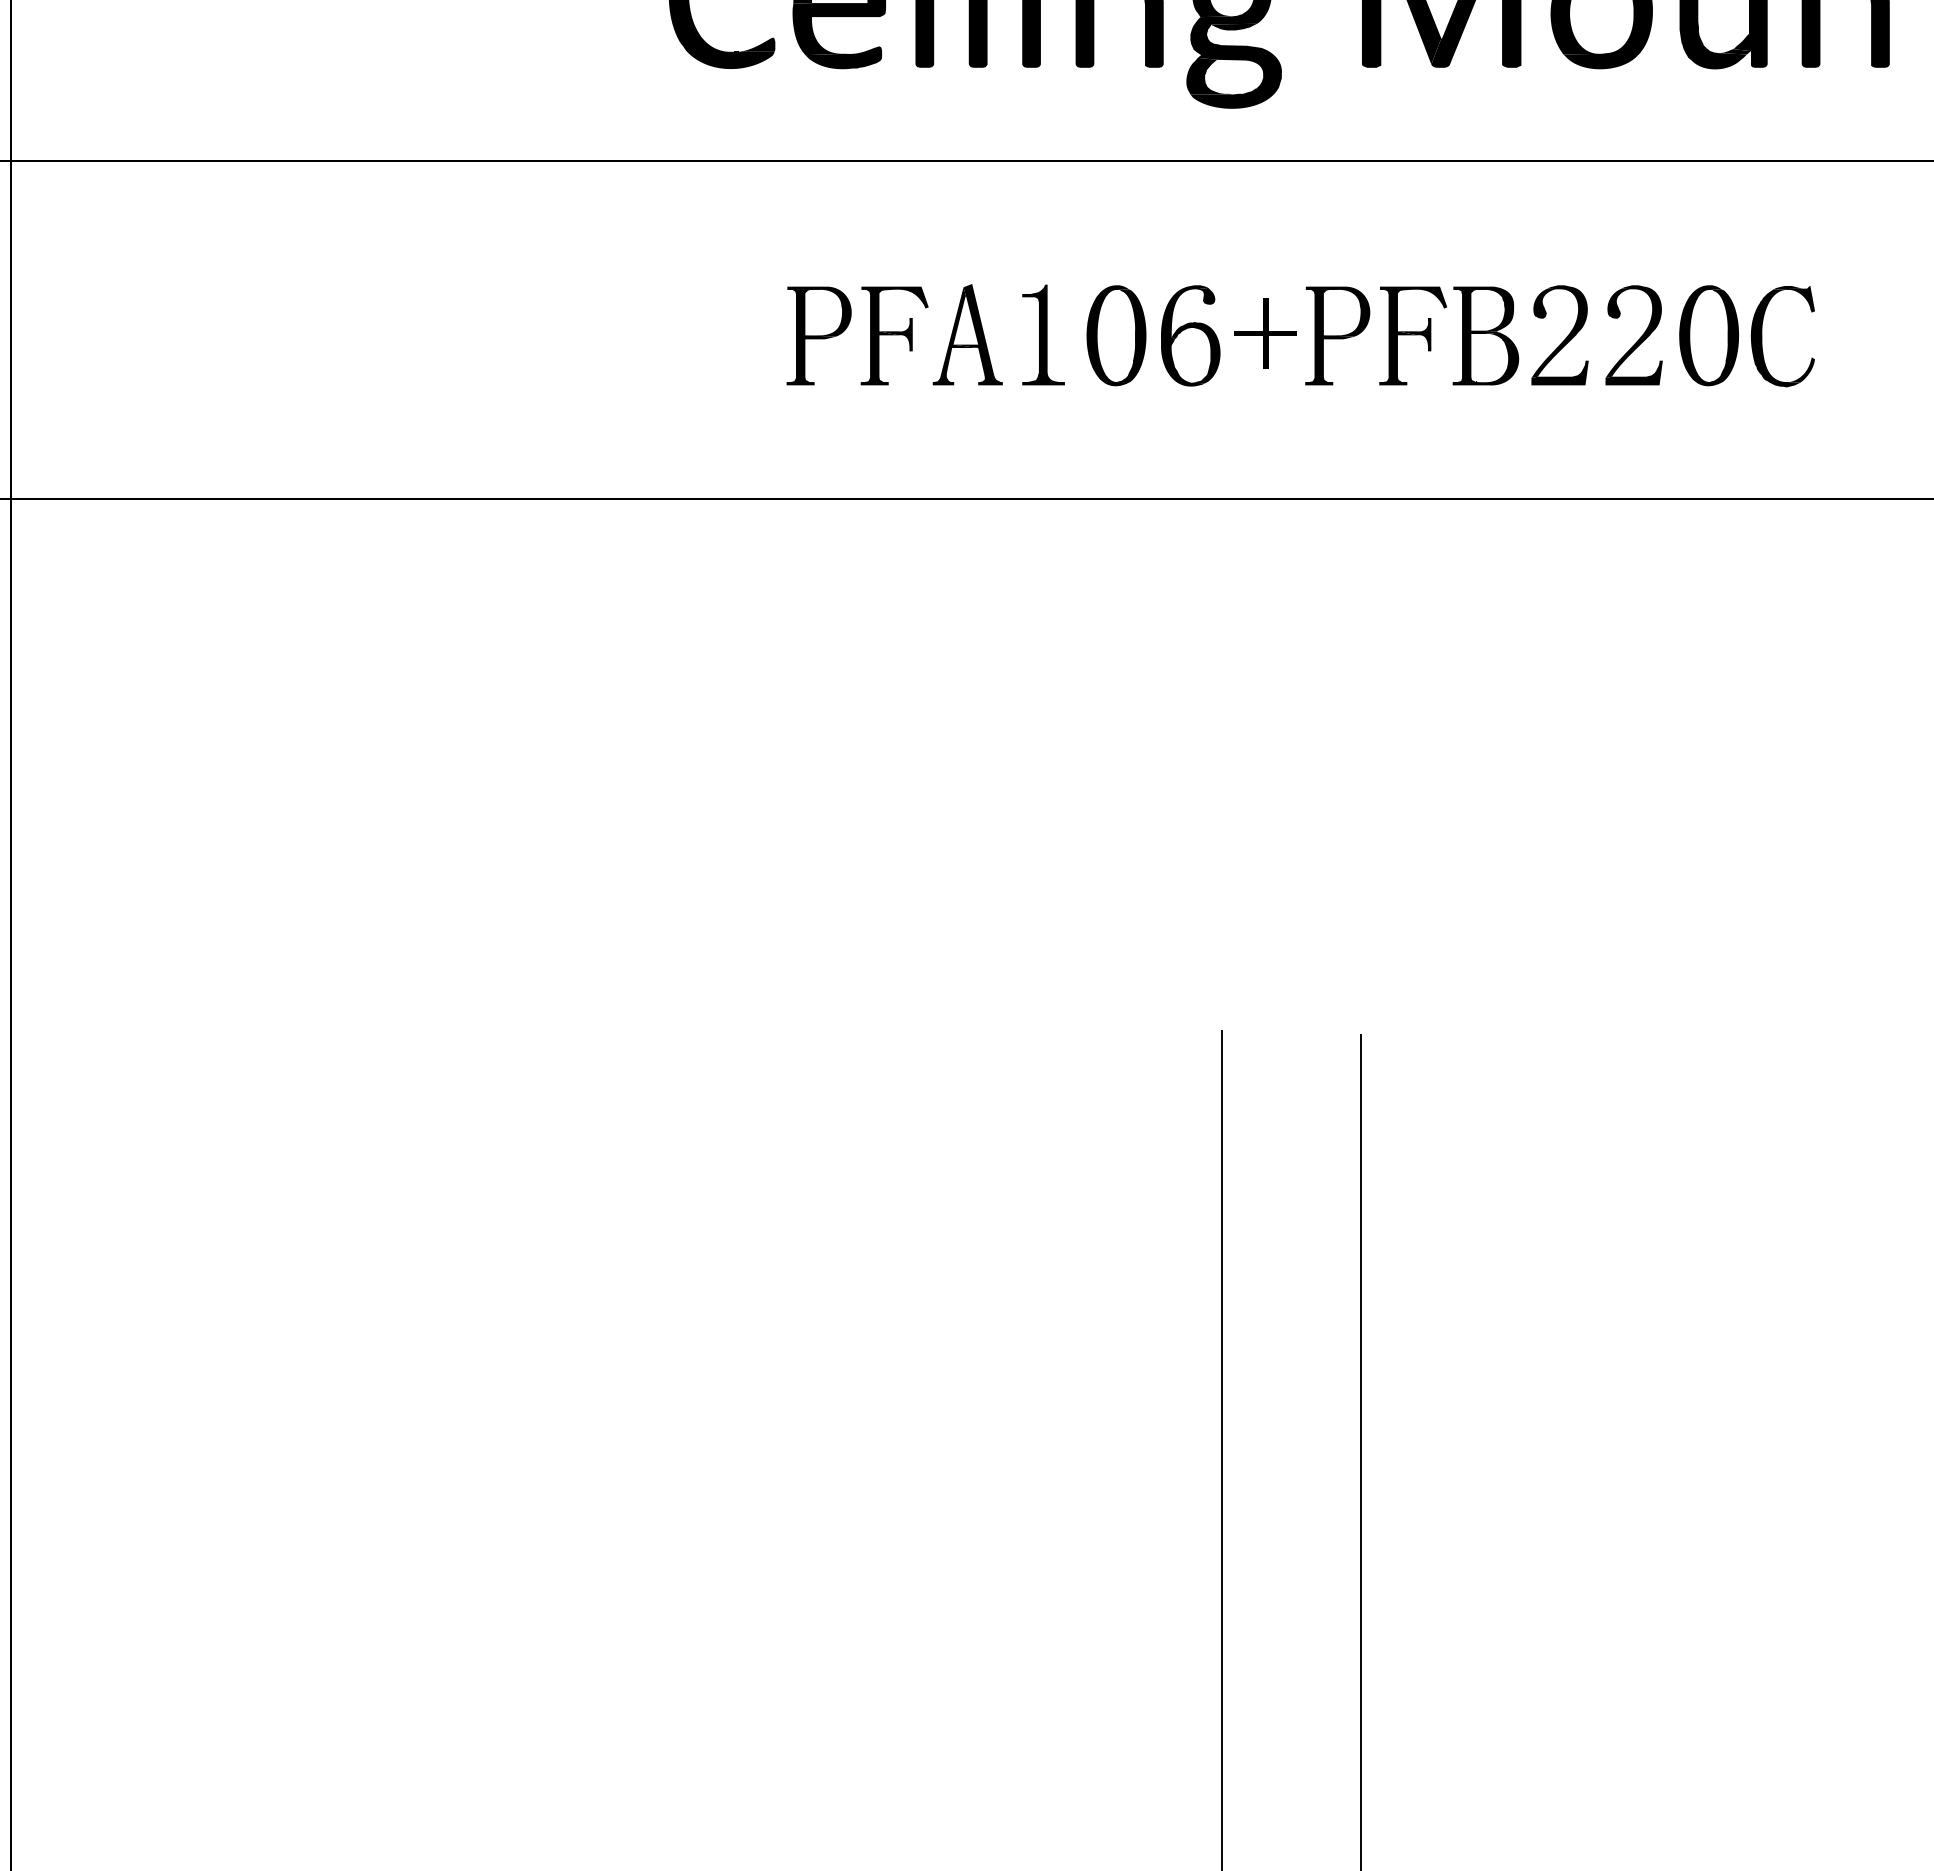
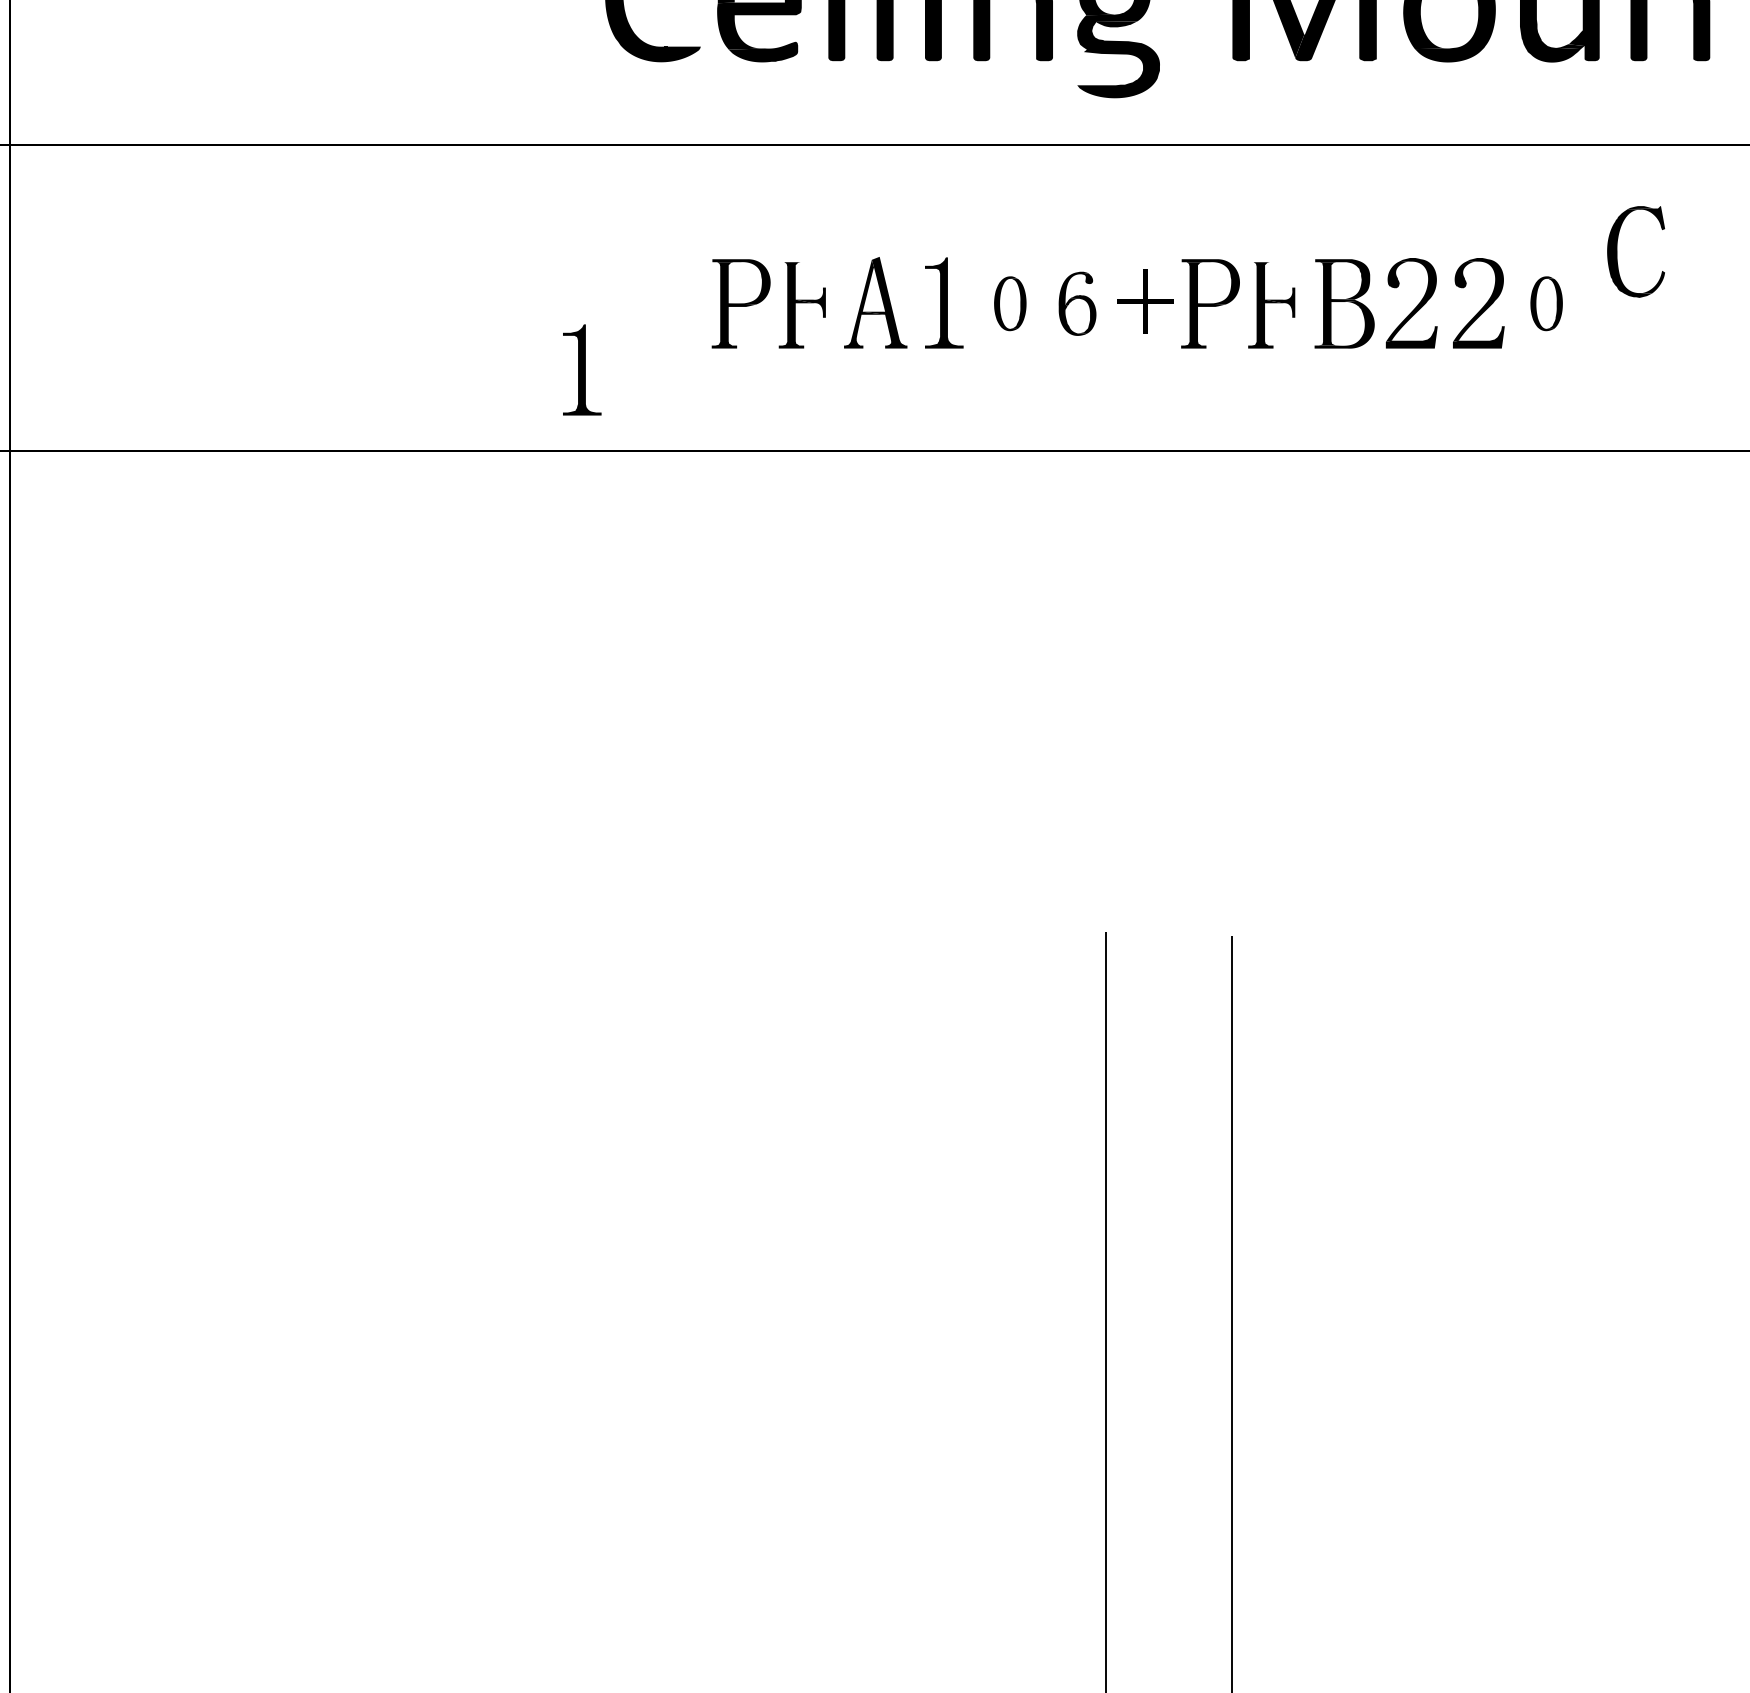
fill: (754, 44) -> (682, 40), removed
fill: (1209, 75) -> (1094, 68), removed
fill: (894, 297) -> (809, 269), removed
fill: (1413, 297) -> (1279, 269), removed
part: (1116, 335) -> (1010, 303), size x0.6
part: (1190, 335) -> (1077, 303), size x0.7
part: (1708, 335) -> (1546, 303), size x0.6
part: (1762, 336) -> (1617, 251), moved
part: (643, 408) -> (582, 369), added

